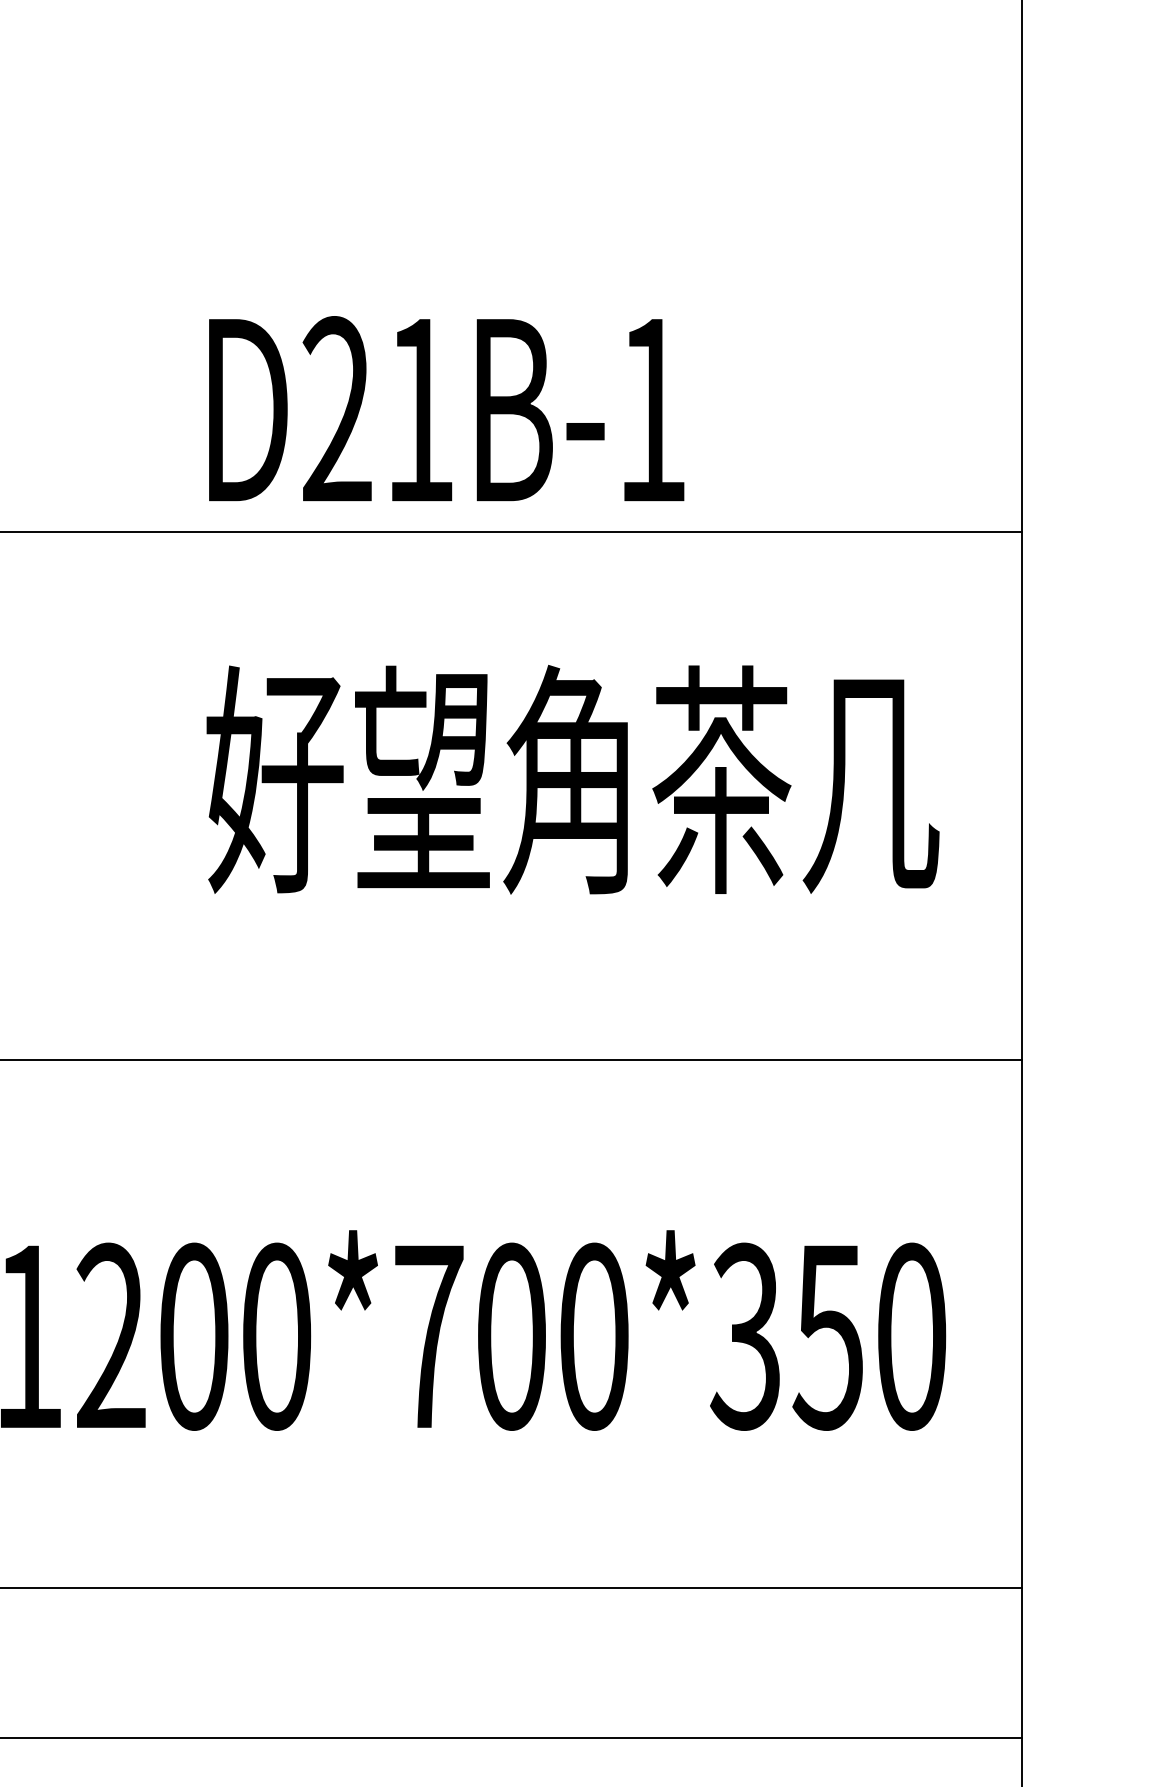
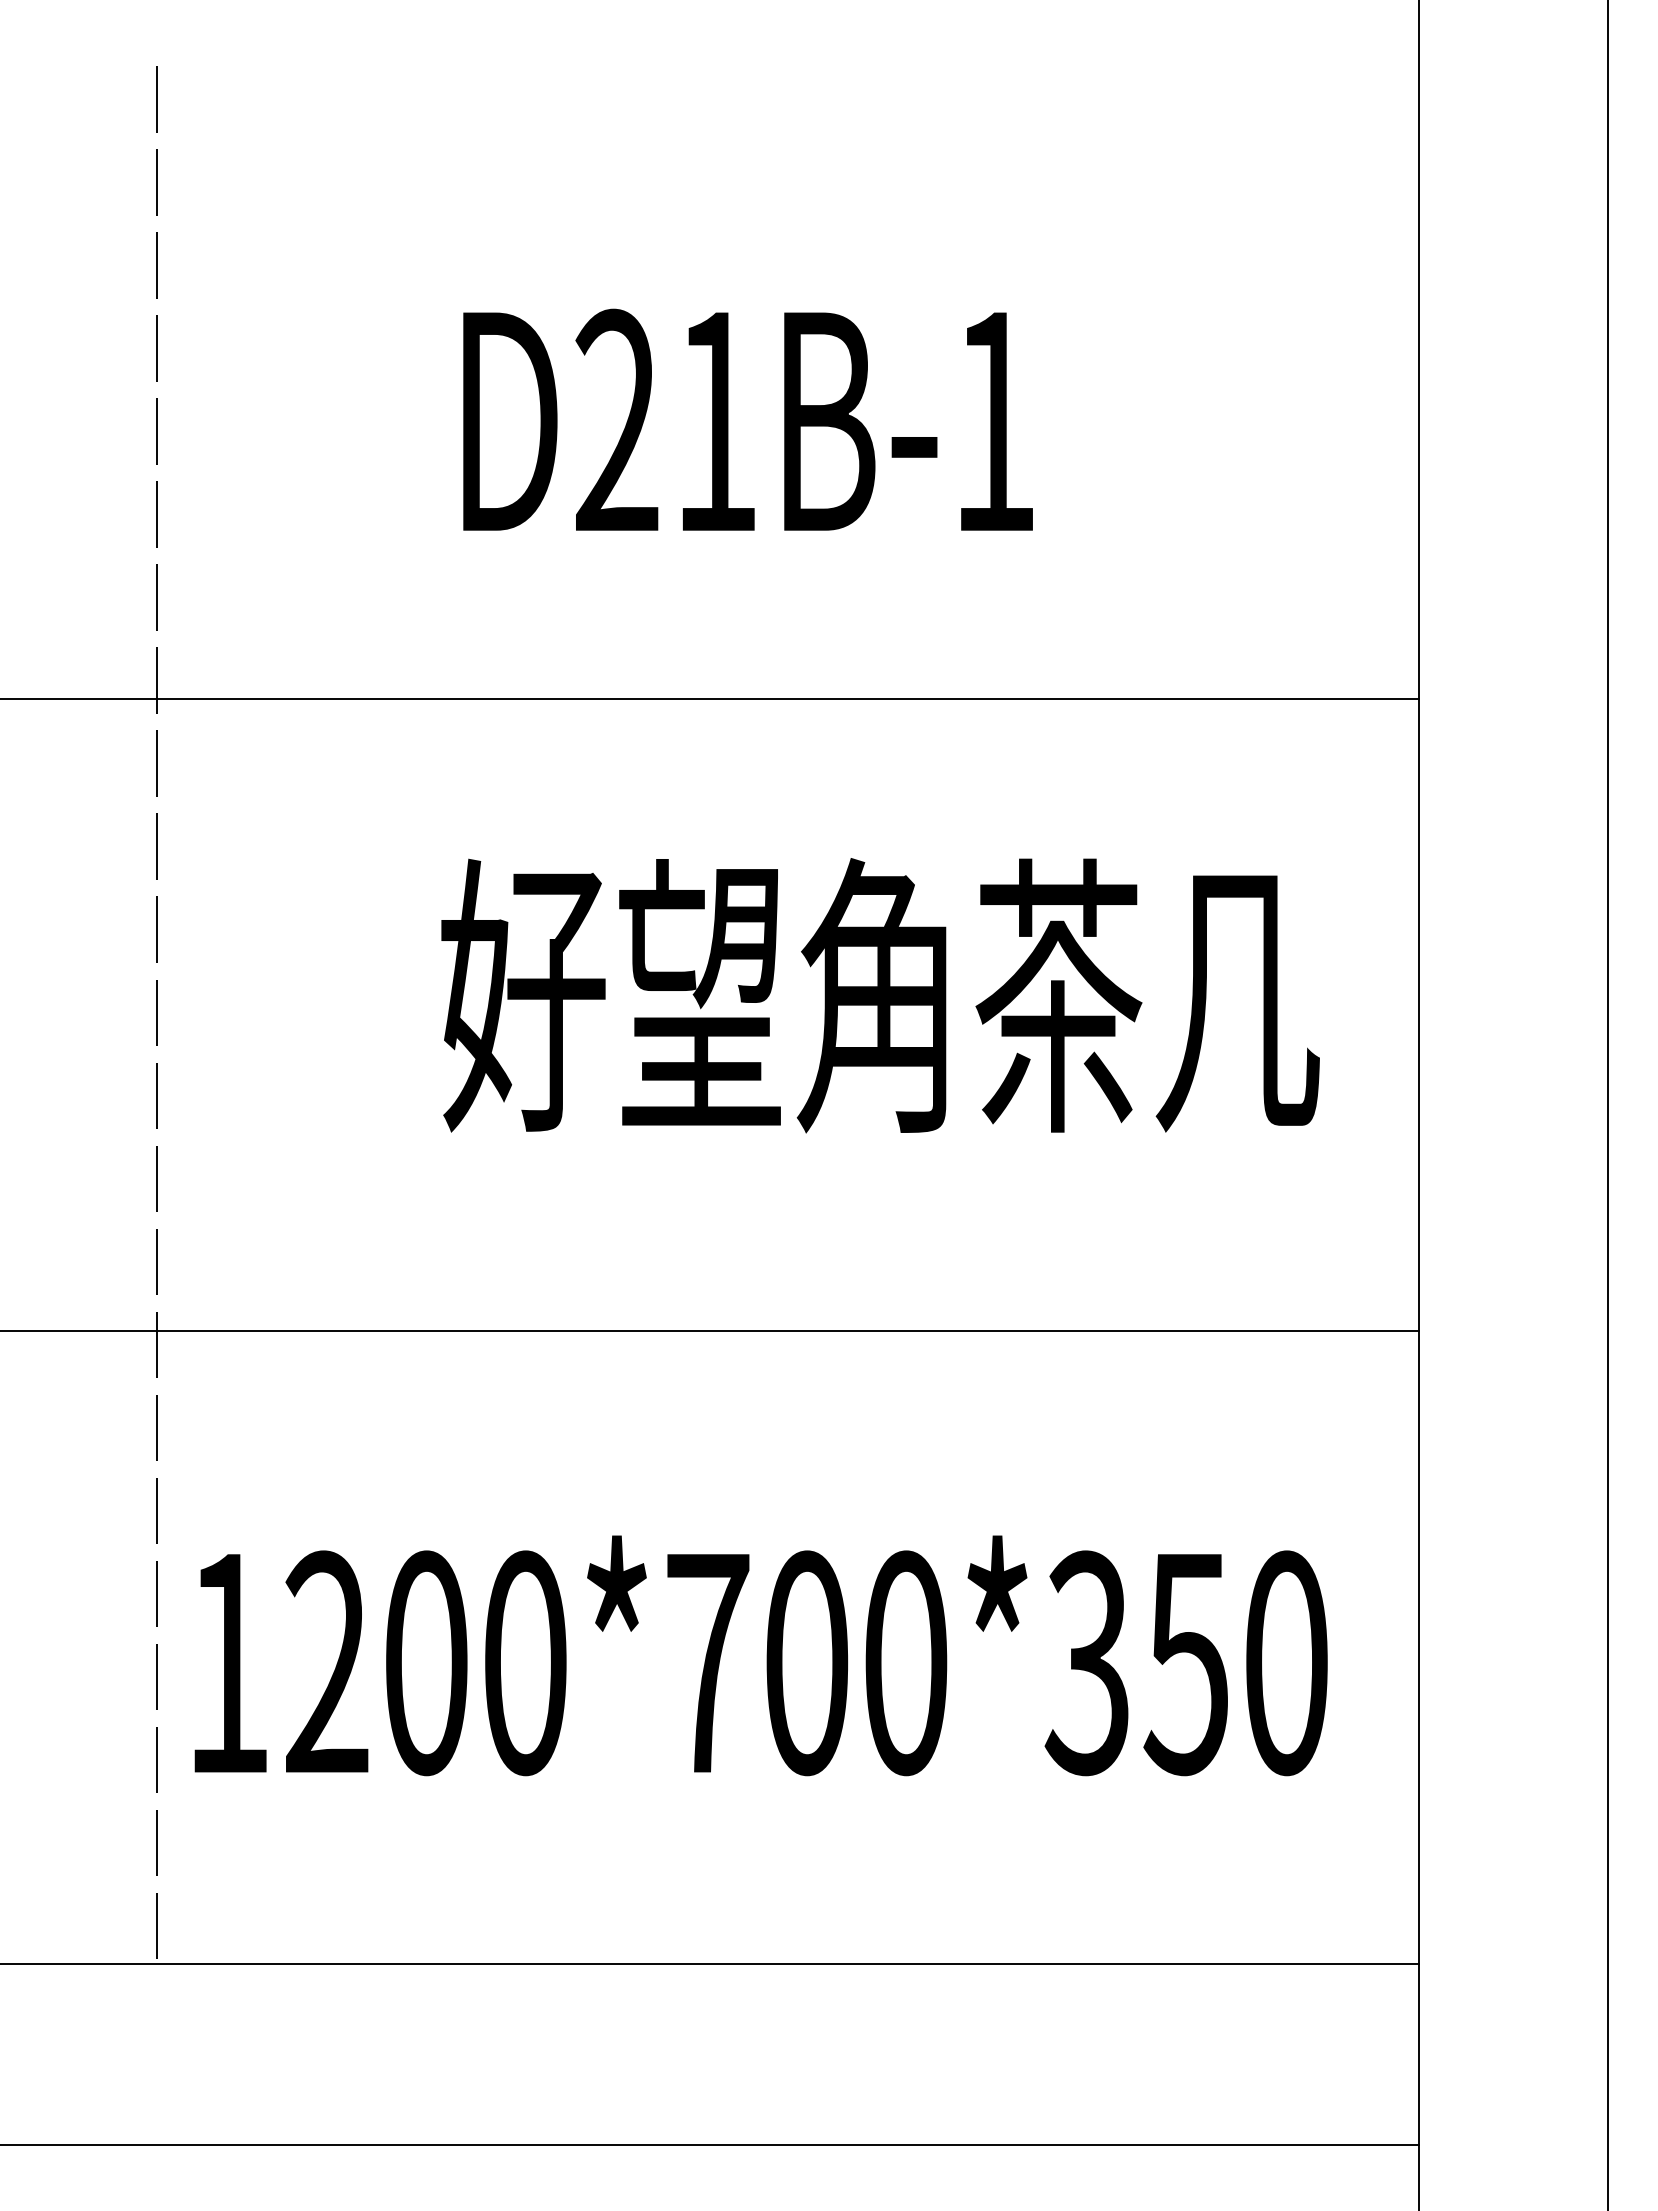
text: (446, 408) -> (747, 419), moved

